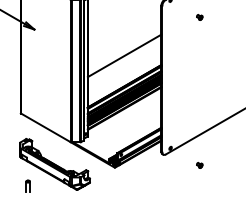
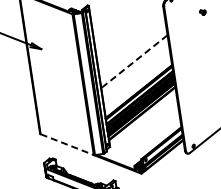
line: (124, 56) -> (134, 62), solid -> dashed
line: (45, 127) -> (66, 144), solid -> dashed

